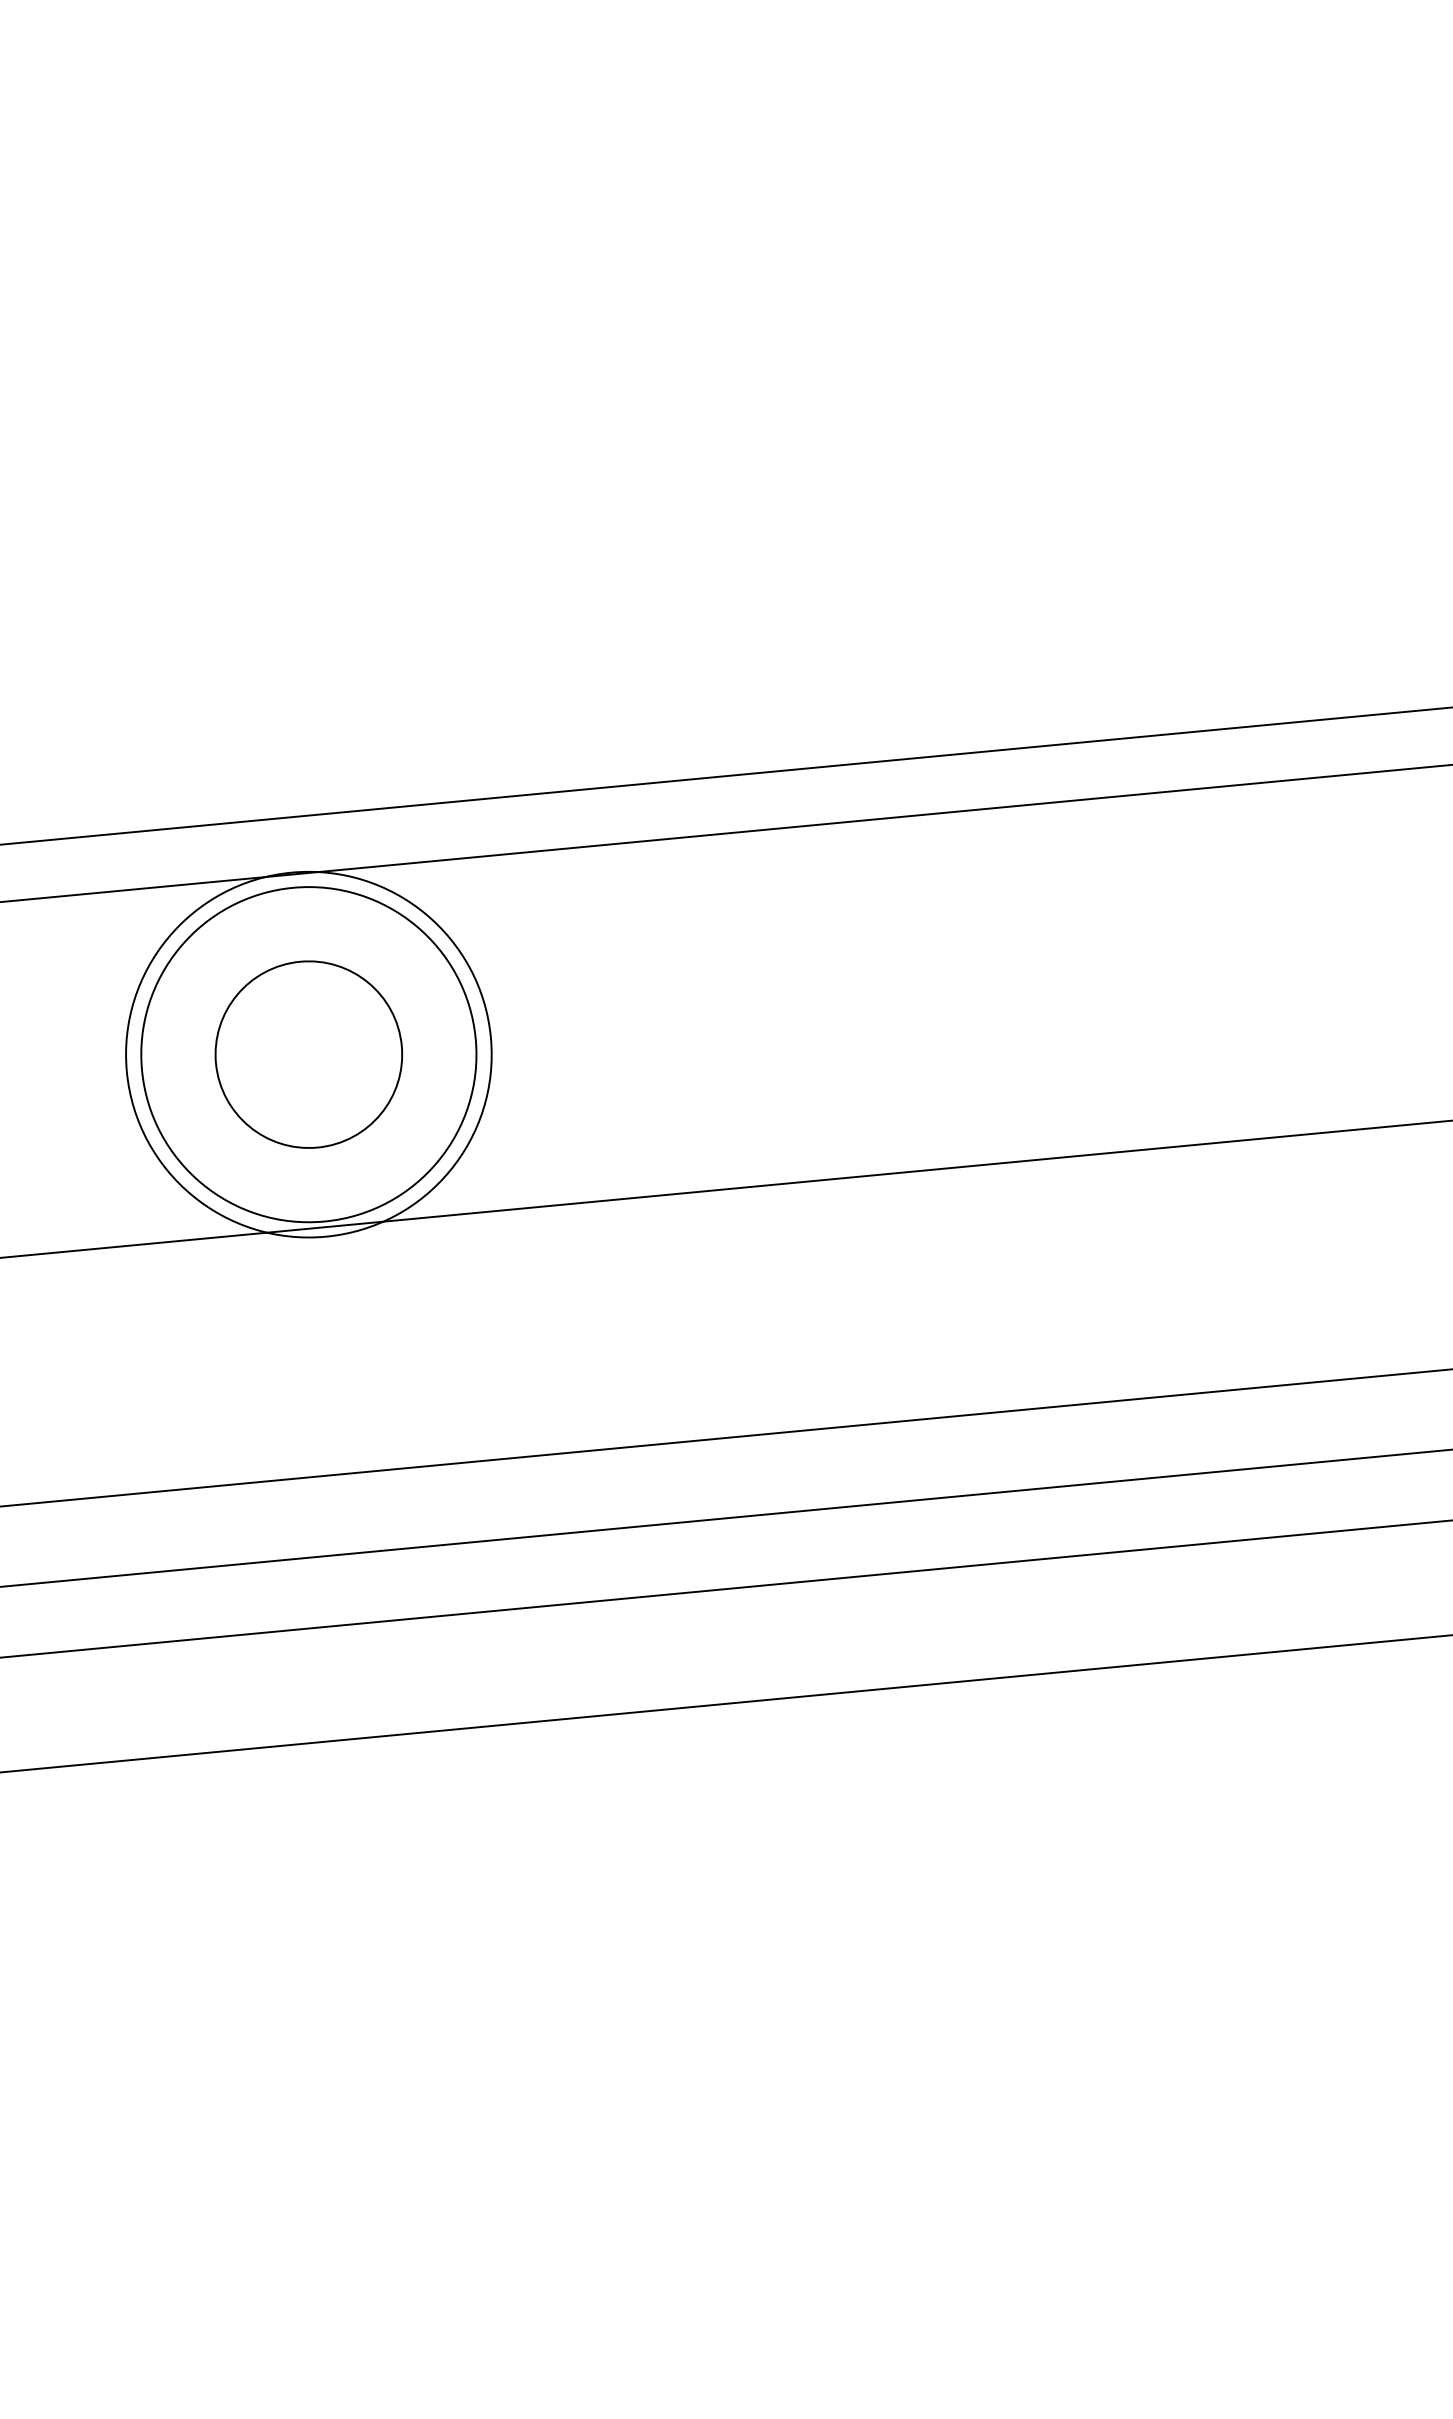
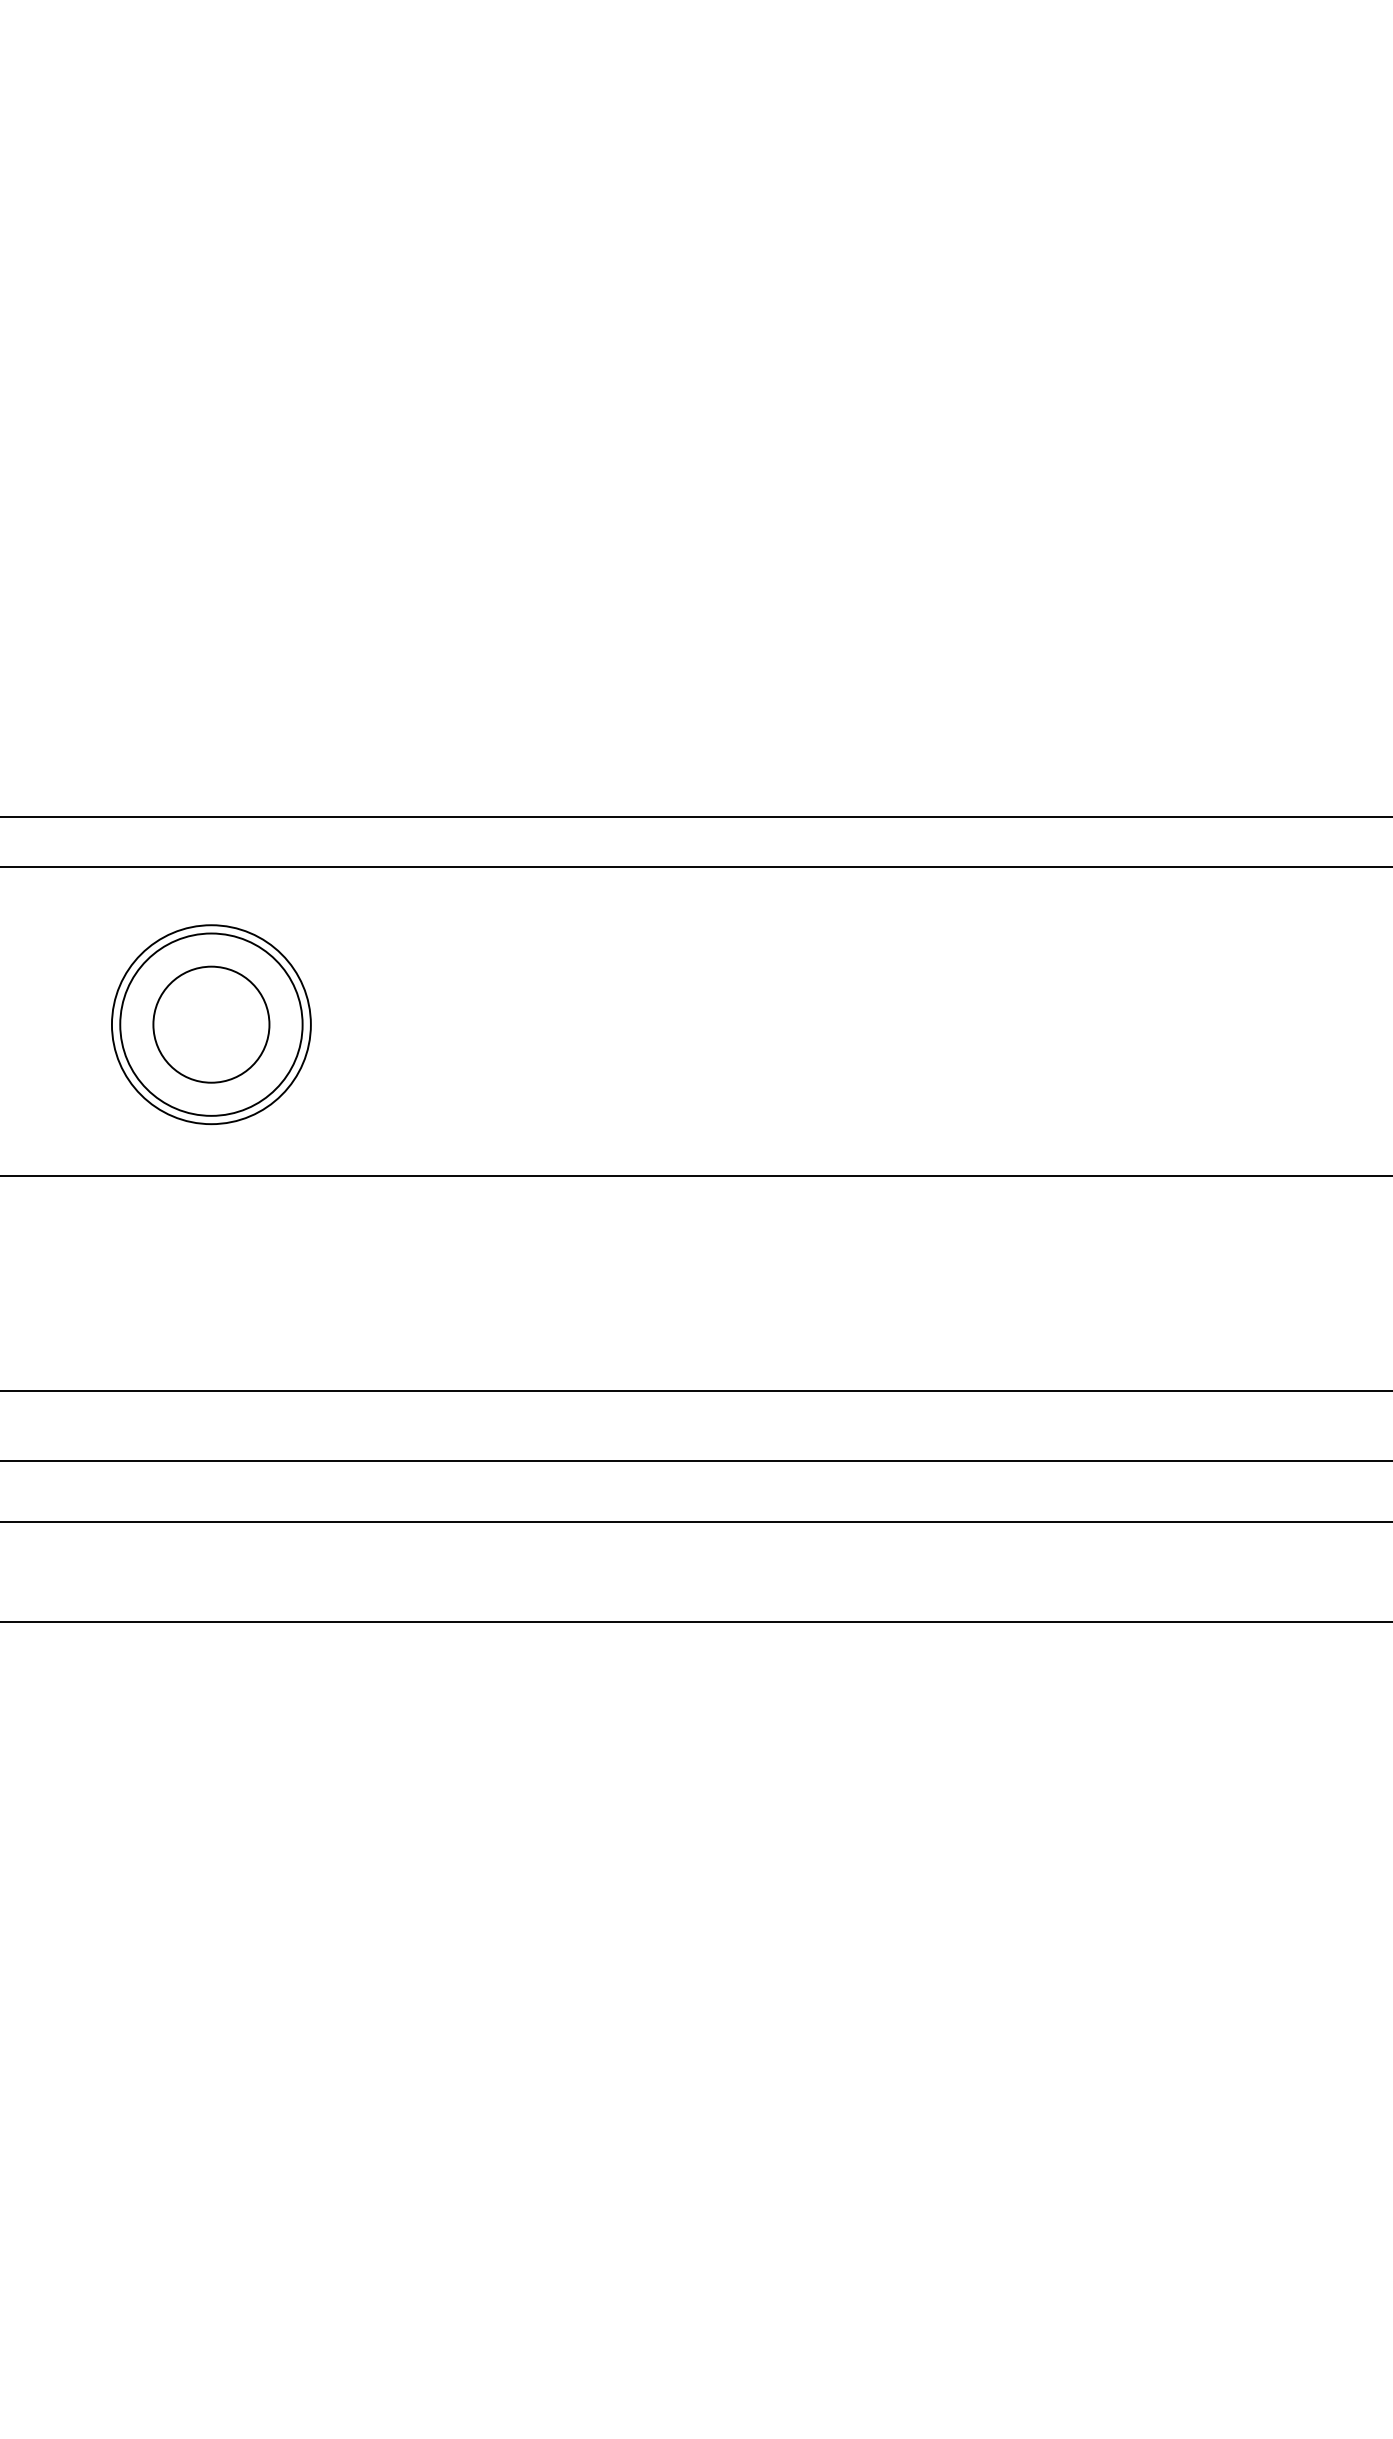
circle: (307, 1054) -> (210, 1024), size x0.62
circle: (308, 1054) -> (211, 1024), size x0.62
circle: (308, 1054) -> (211, 1024), size x0.71

